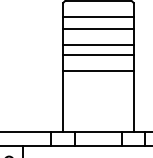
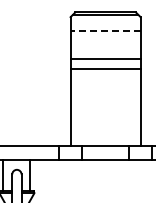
line: (98, 17) -> (105, 31), solid -> dashed
line: (98, 28) -> (105, 42), removed
line: (98, 70) -> (105, 84), removed

